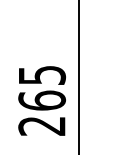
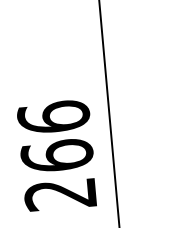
text: (42, 75) -> (54, 117), 265 -> 266

